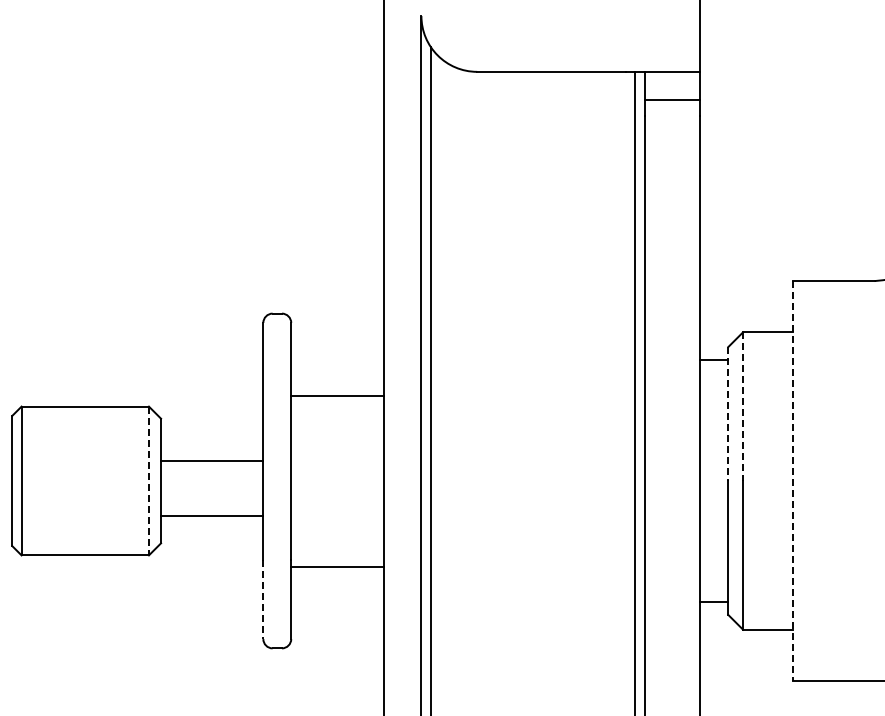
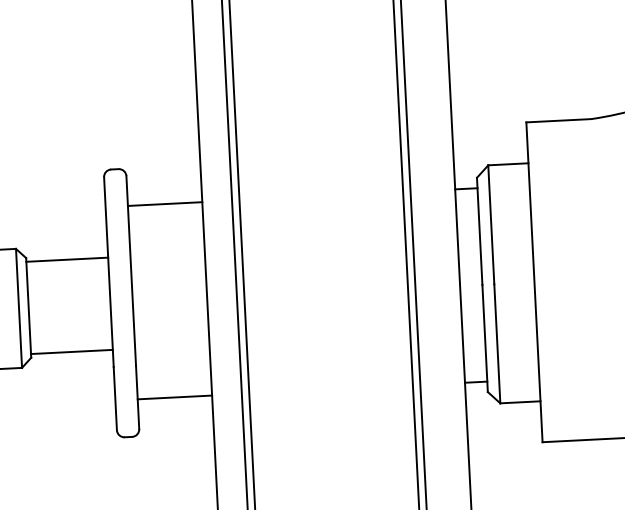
line: (337, 396) -> (164, 204), moved
line: (743, 407) -> (491, 225), dashed -> solid
line: (728, 414) -> (479, 231), dashed -> solid
line: (212, 461) -> (67, 259), moved
line: (148, 481) -> (18, 308), dashed -> solid
line: (793, 481) -> (534, 282), dashed -> solid
line: (212, 515) -> (72, 351), moved
line: (337, 566) -> (174, 397), moved
line: (263, 599) -> (115, 398), dashed -> solid

